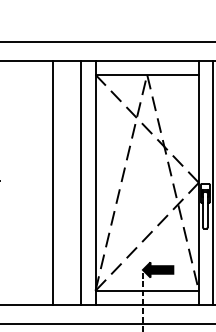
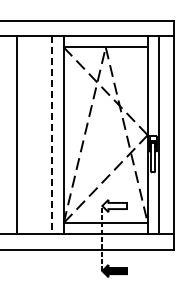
line: (53, 183) -> (17, 135), moved
line: (81, 183) -> (52, 135), solid -> dashed
fill: (157, 269) -> (114, 205), removed

